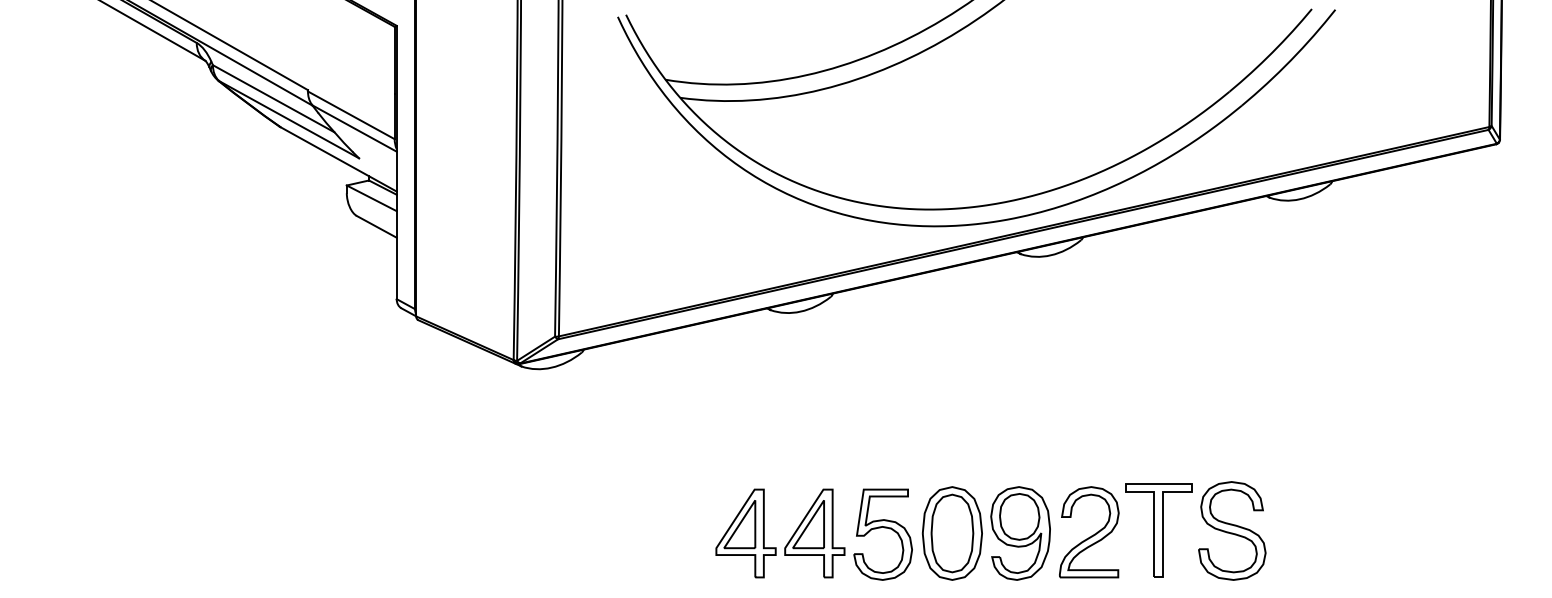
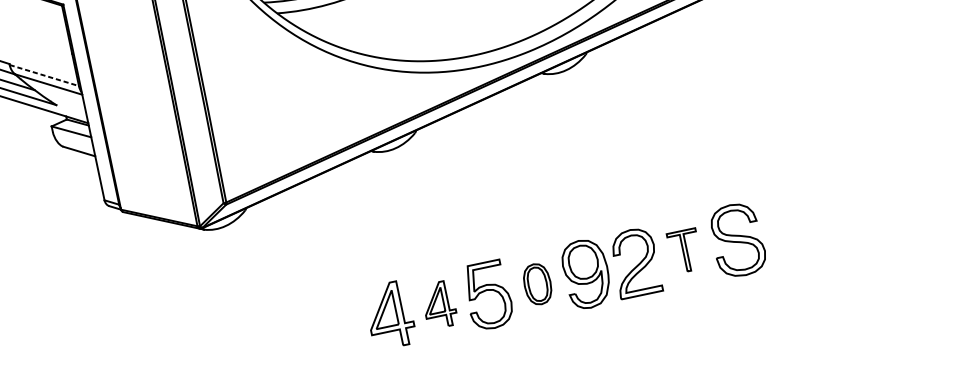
line: (351, 115) -> (44, 75), solid -> dashed
part: (1158, 530) -> (684, 251), size x0.6
part: (814, 533) -> (439, 305), size x0.7
part: (951, 533) -> (537, 284), size x0.6

